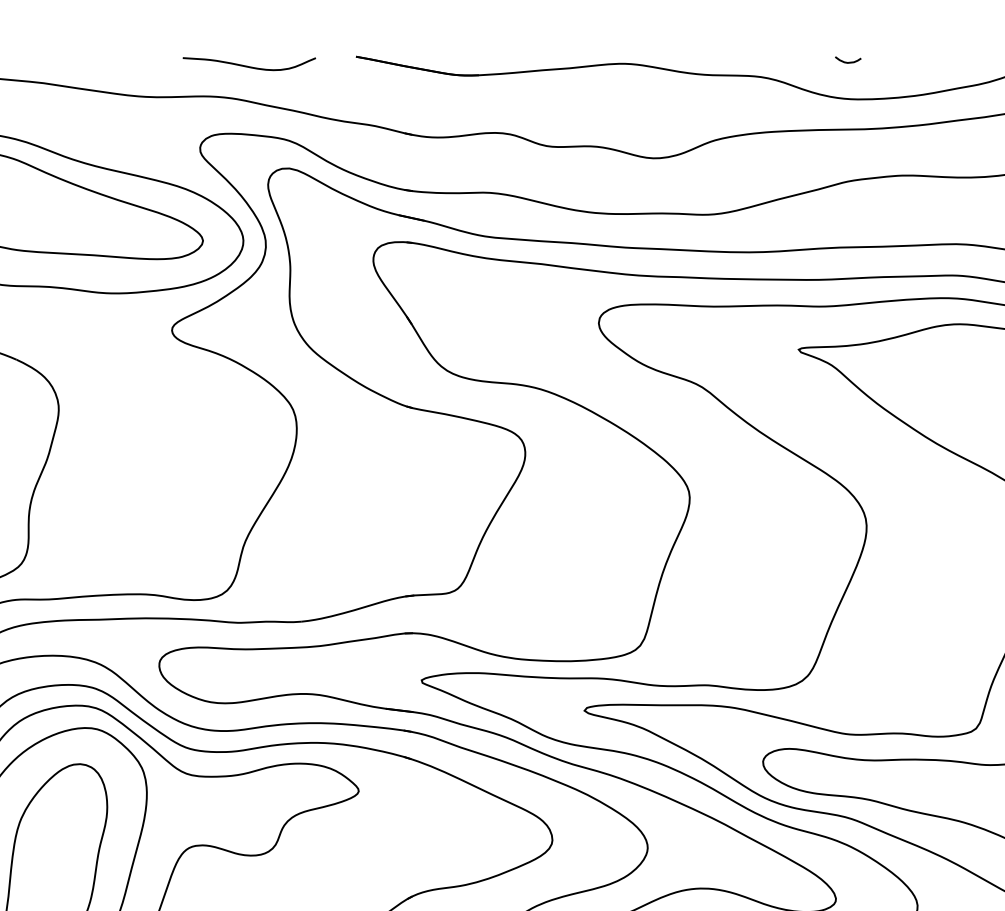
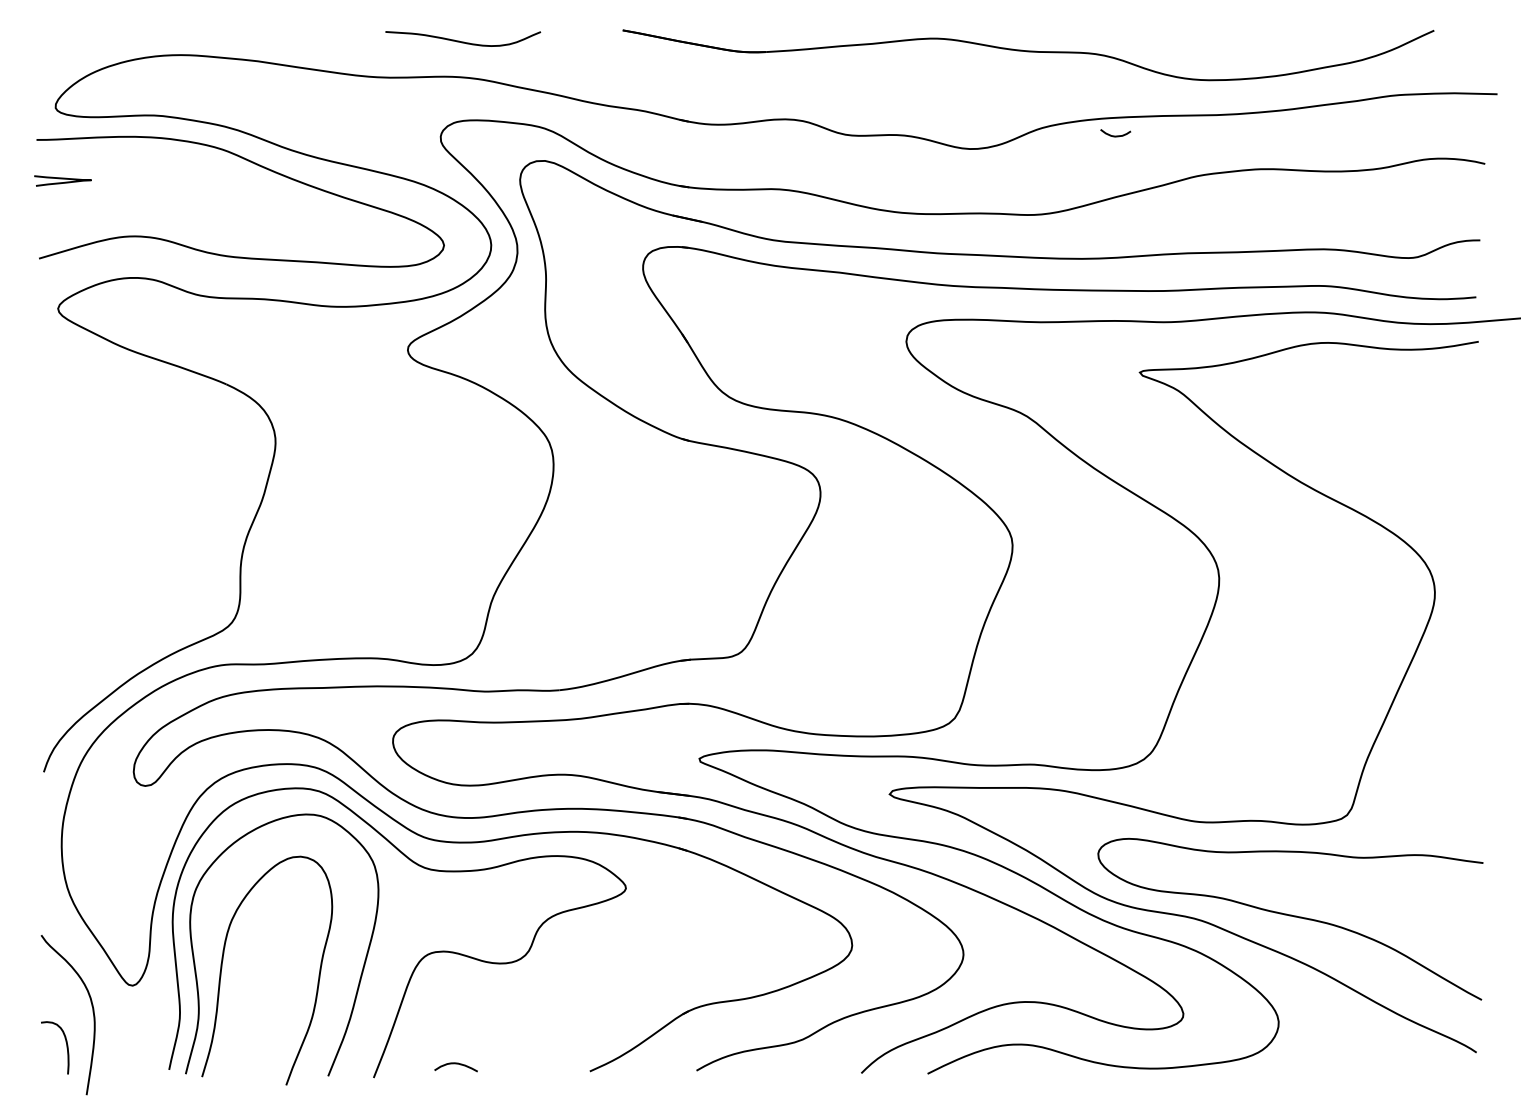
curve: (848, 61) -> (1115, 135), moved
curve: (249, 66) -> (463, 41), moved

